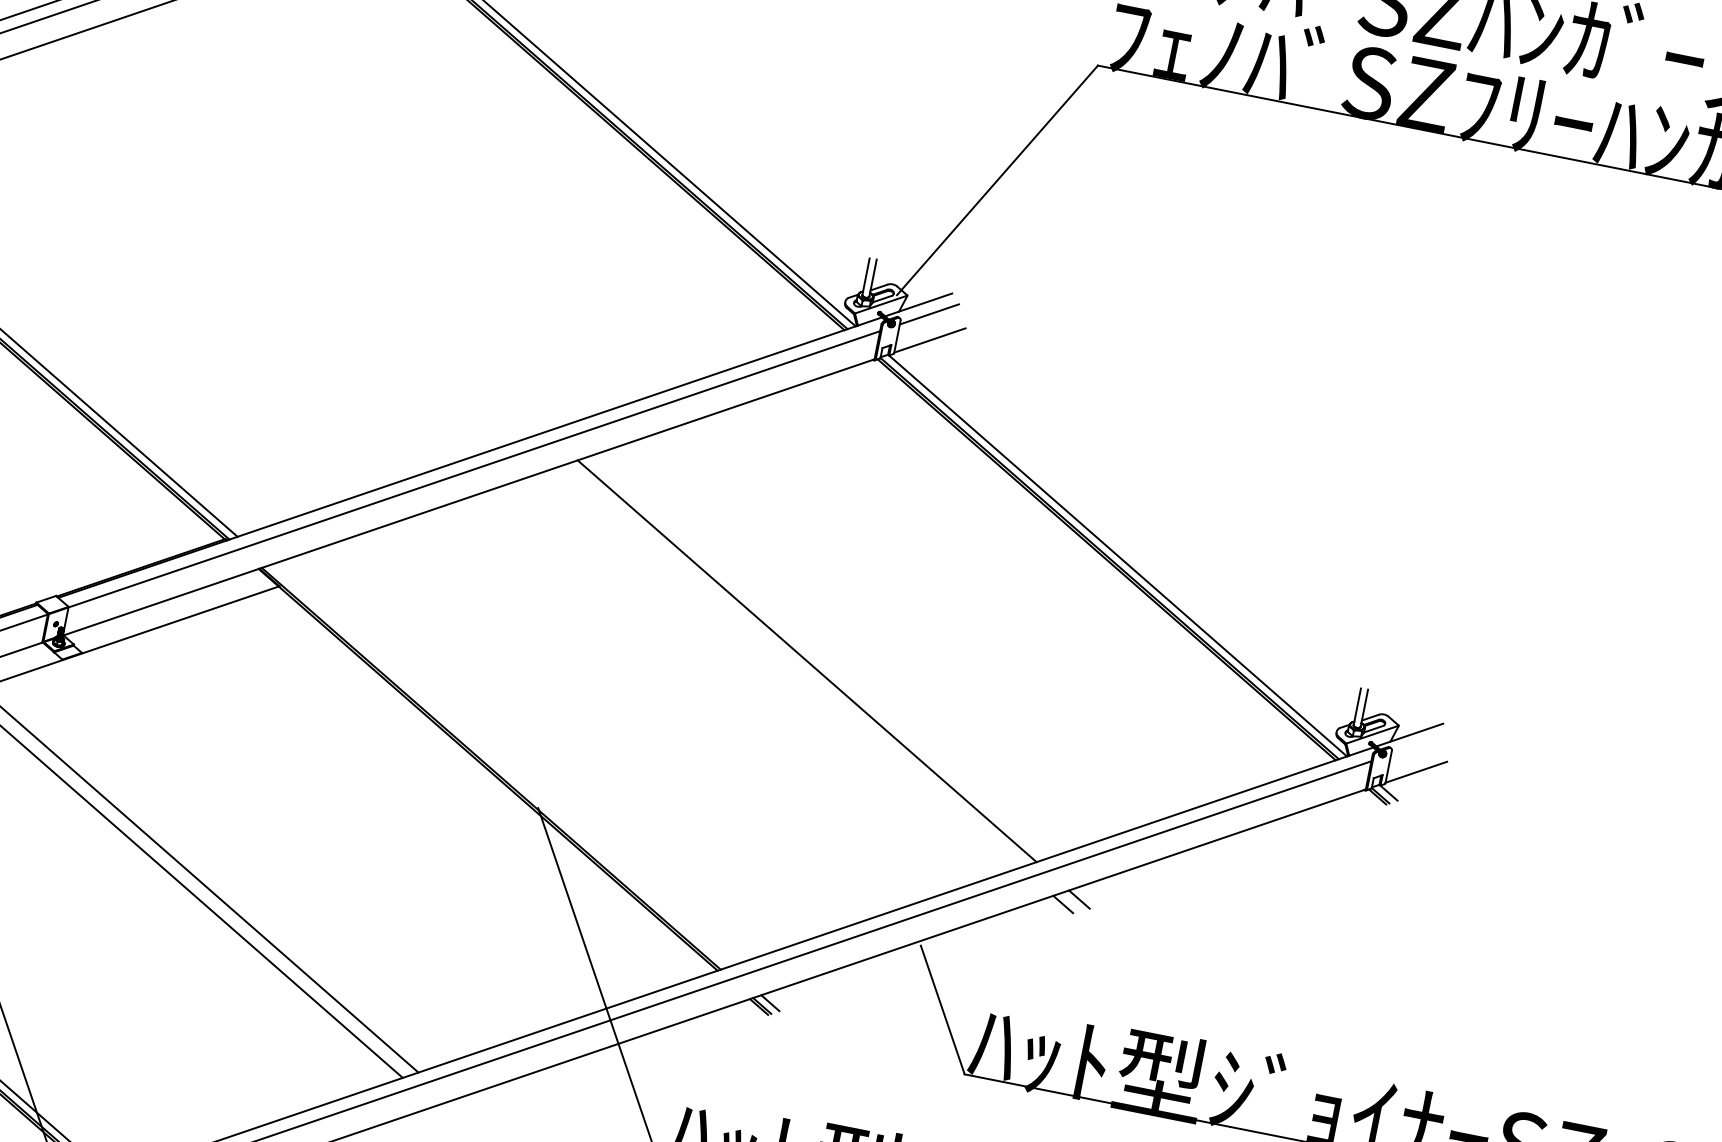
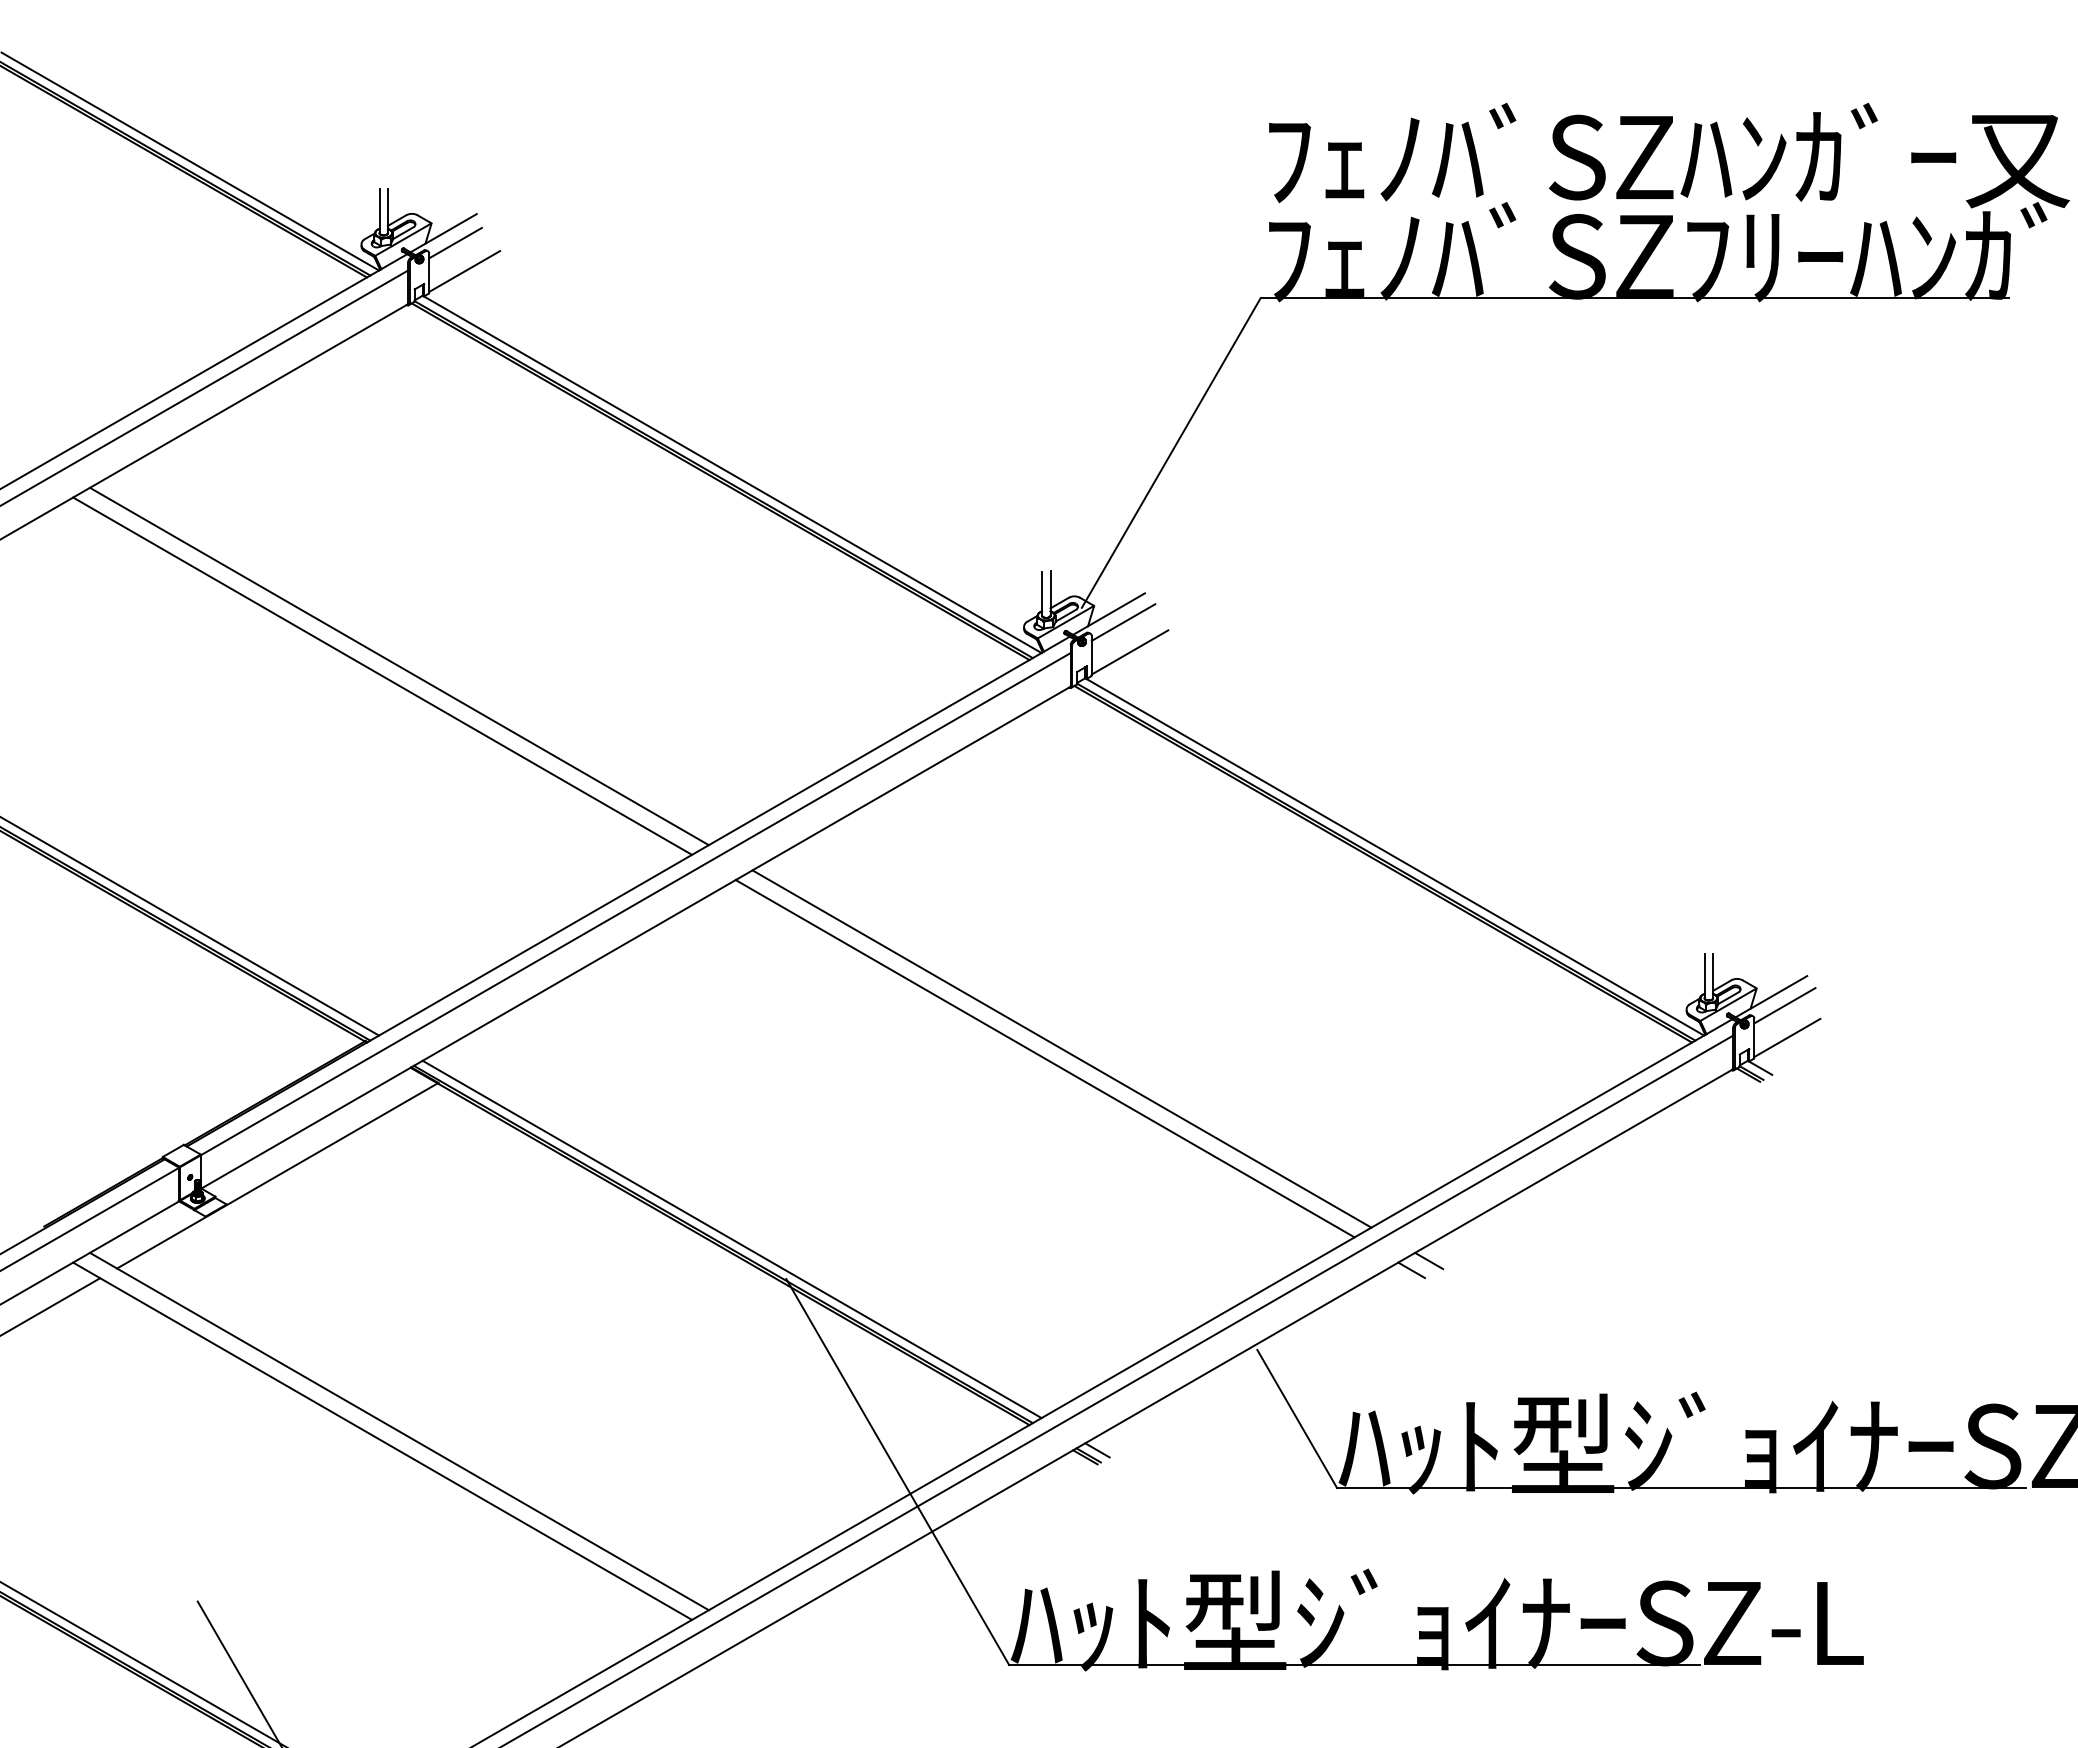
line: (315, 231) -> (399, 666), added
line: (300, 235) -> (382, 675), added
line: (790, 666) -> (1044, 1058), added
line: (1419, 744) -> (1784, 1005), added
line: (498, 765) -> (731, 1239), added

